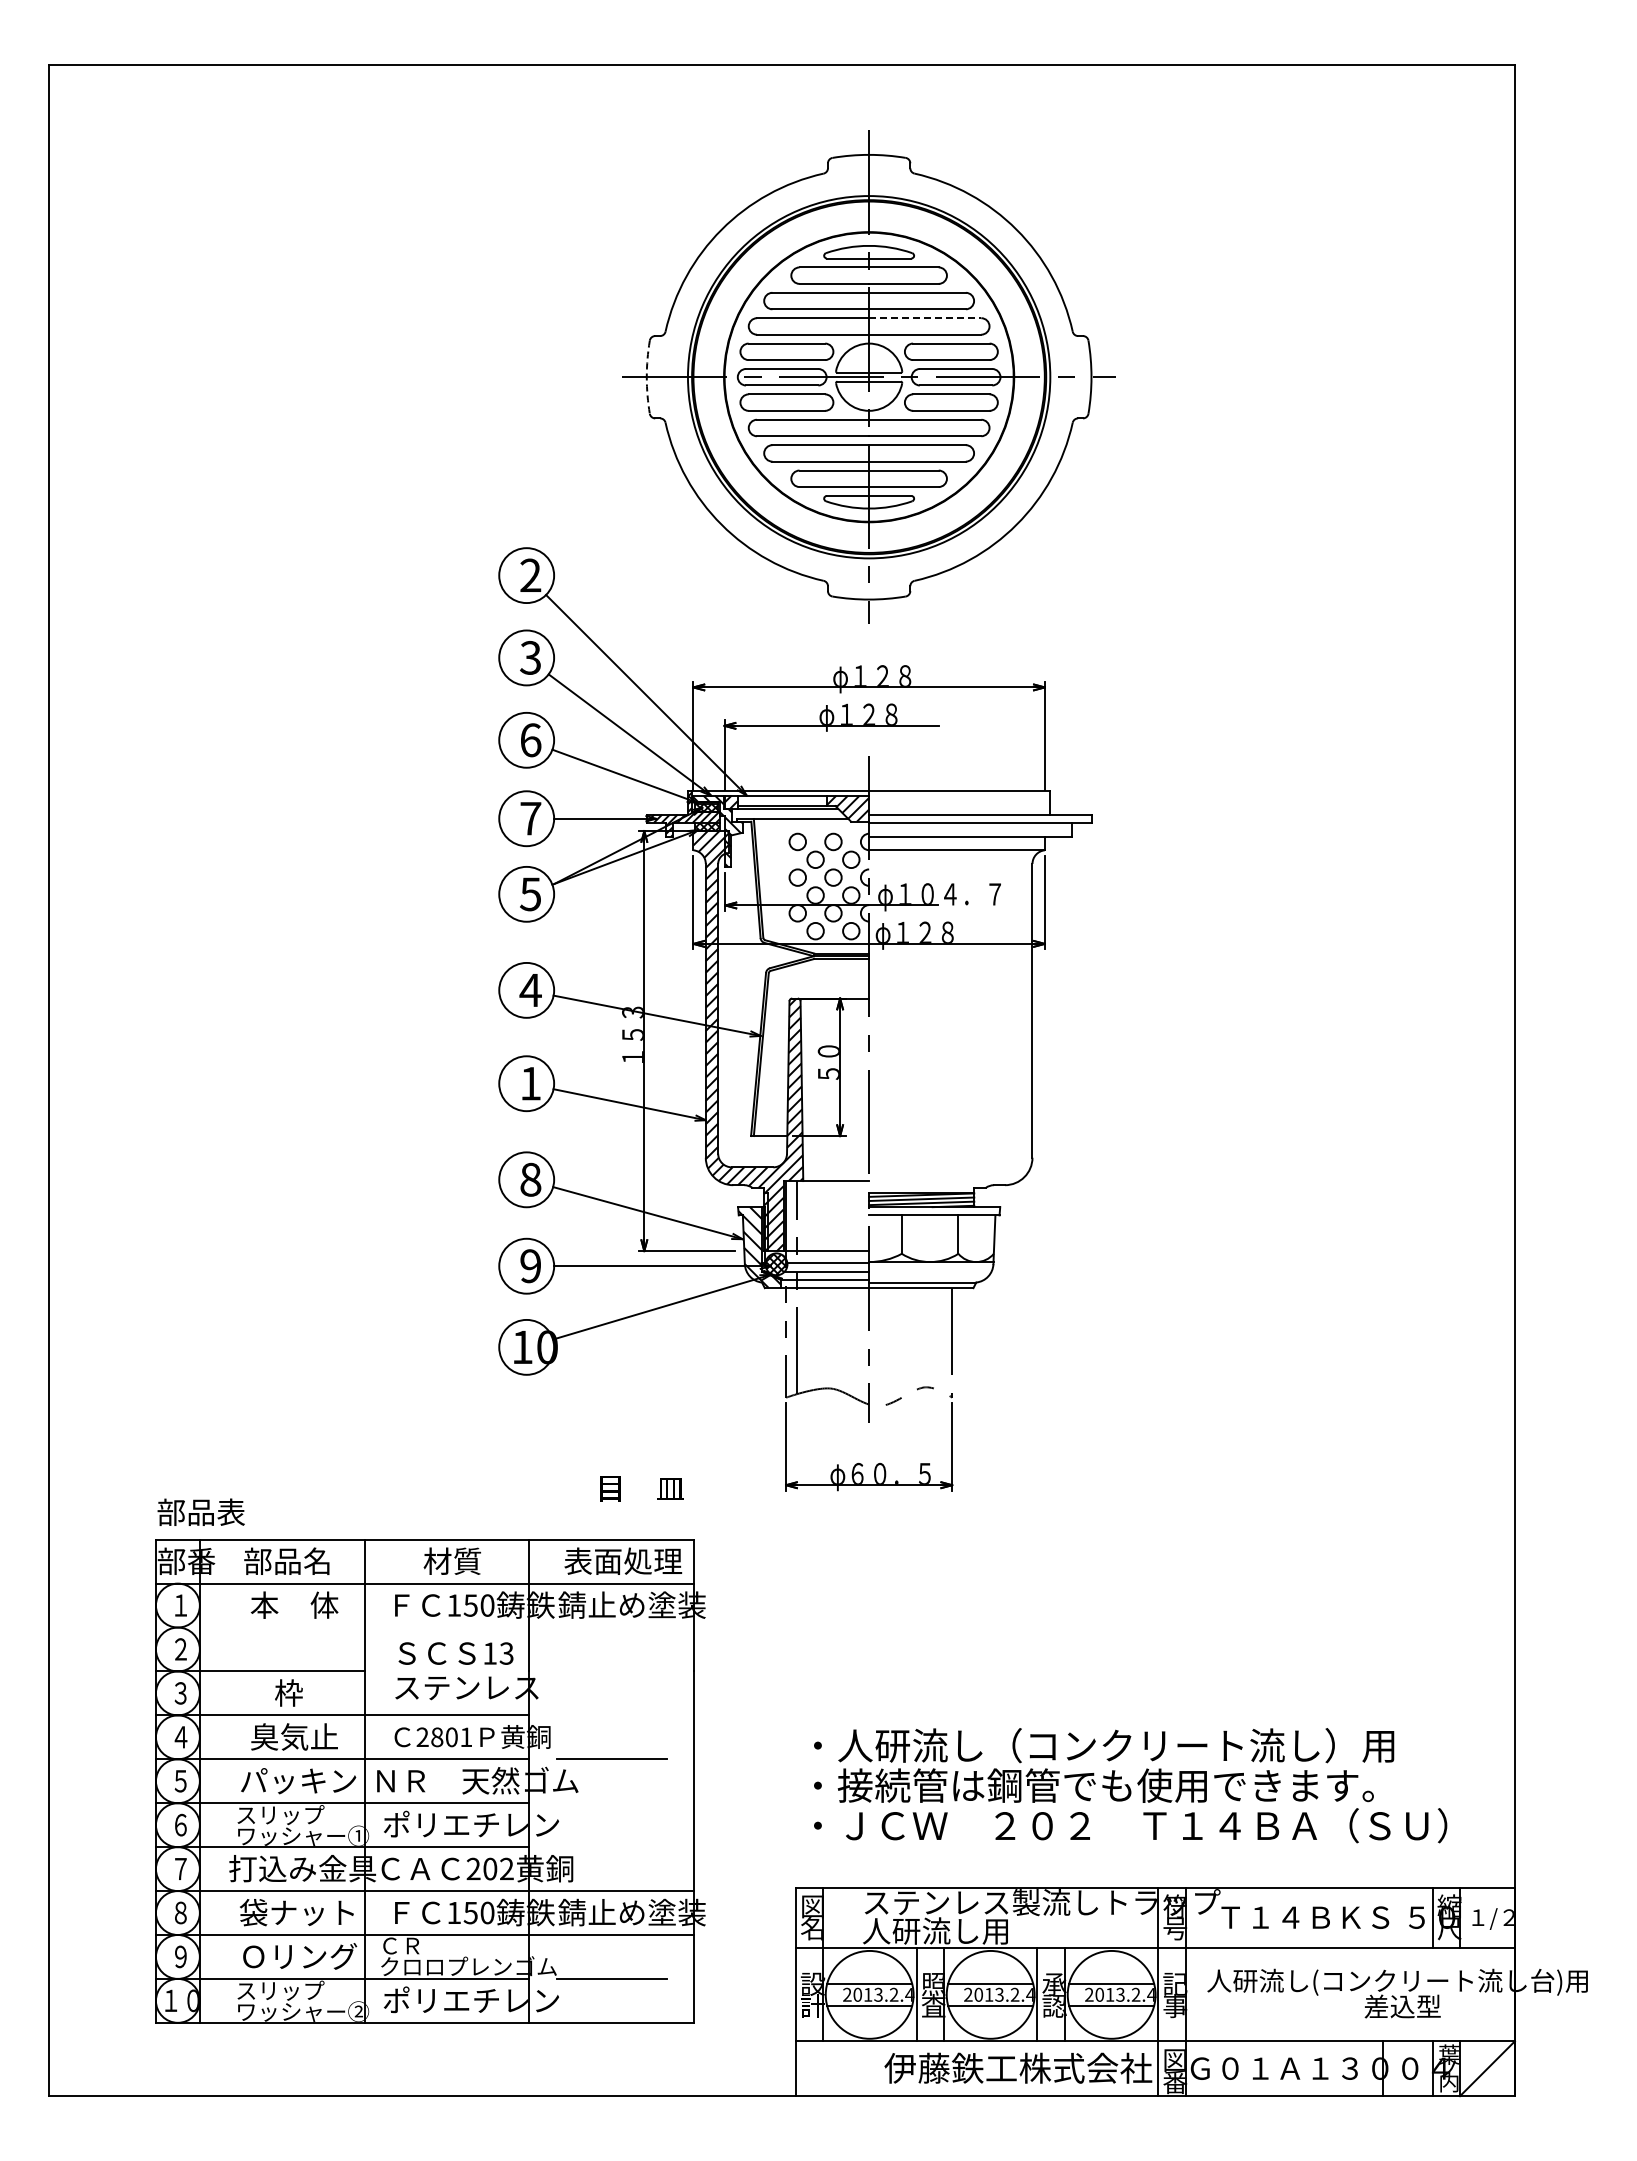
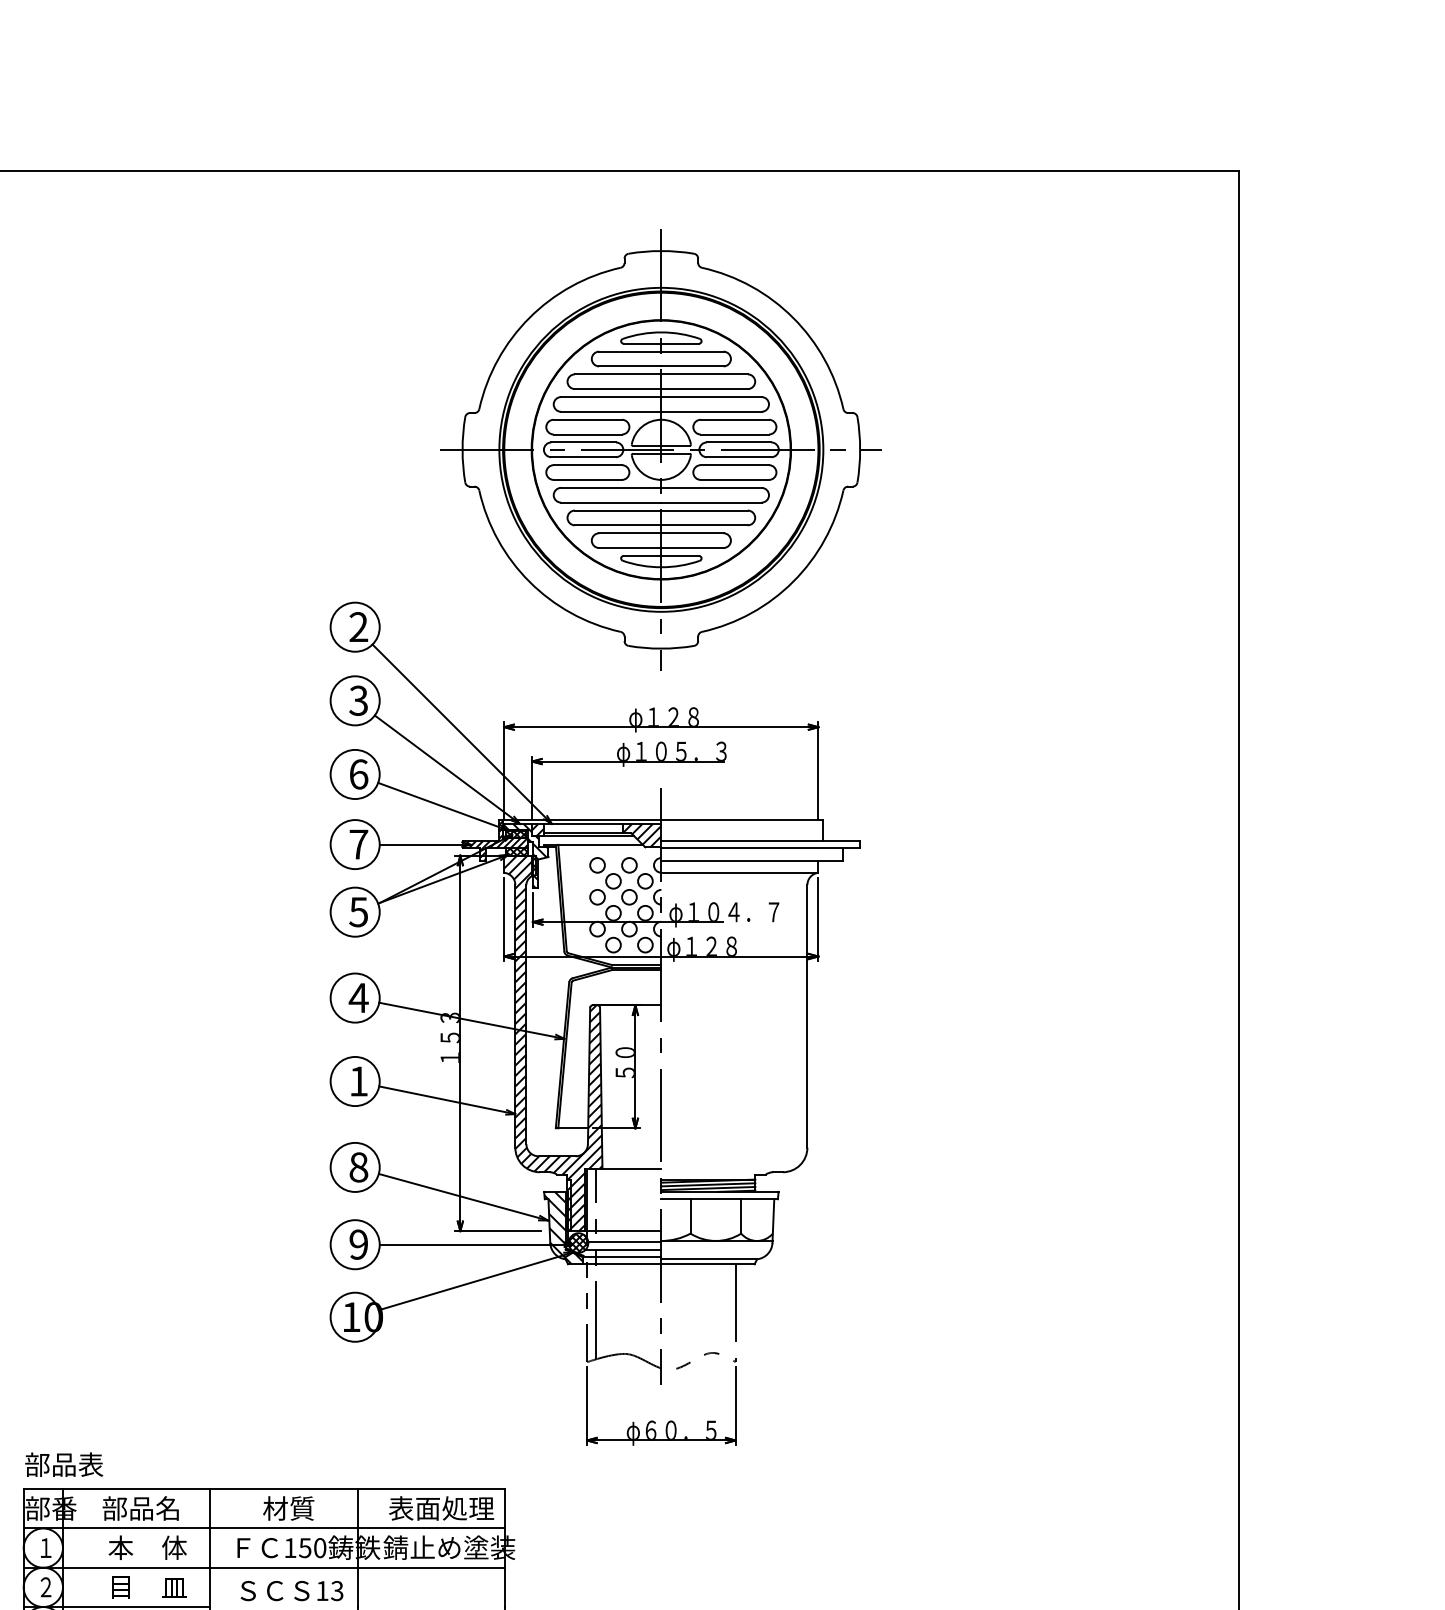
line: (925, 318) -> (711, 397), dashed -> solid
arc: (646, 377) -> (462, 450), dashed -> solid
text: (902, 713) -> (691, 750), φ１２８ -> φ１０５．３
text: (641, 1488) -> (148, 1587), moved
line: (424, 1627) -> (263, 1567), added

